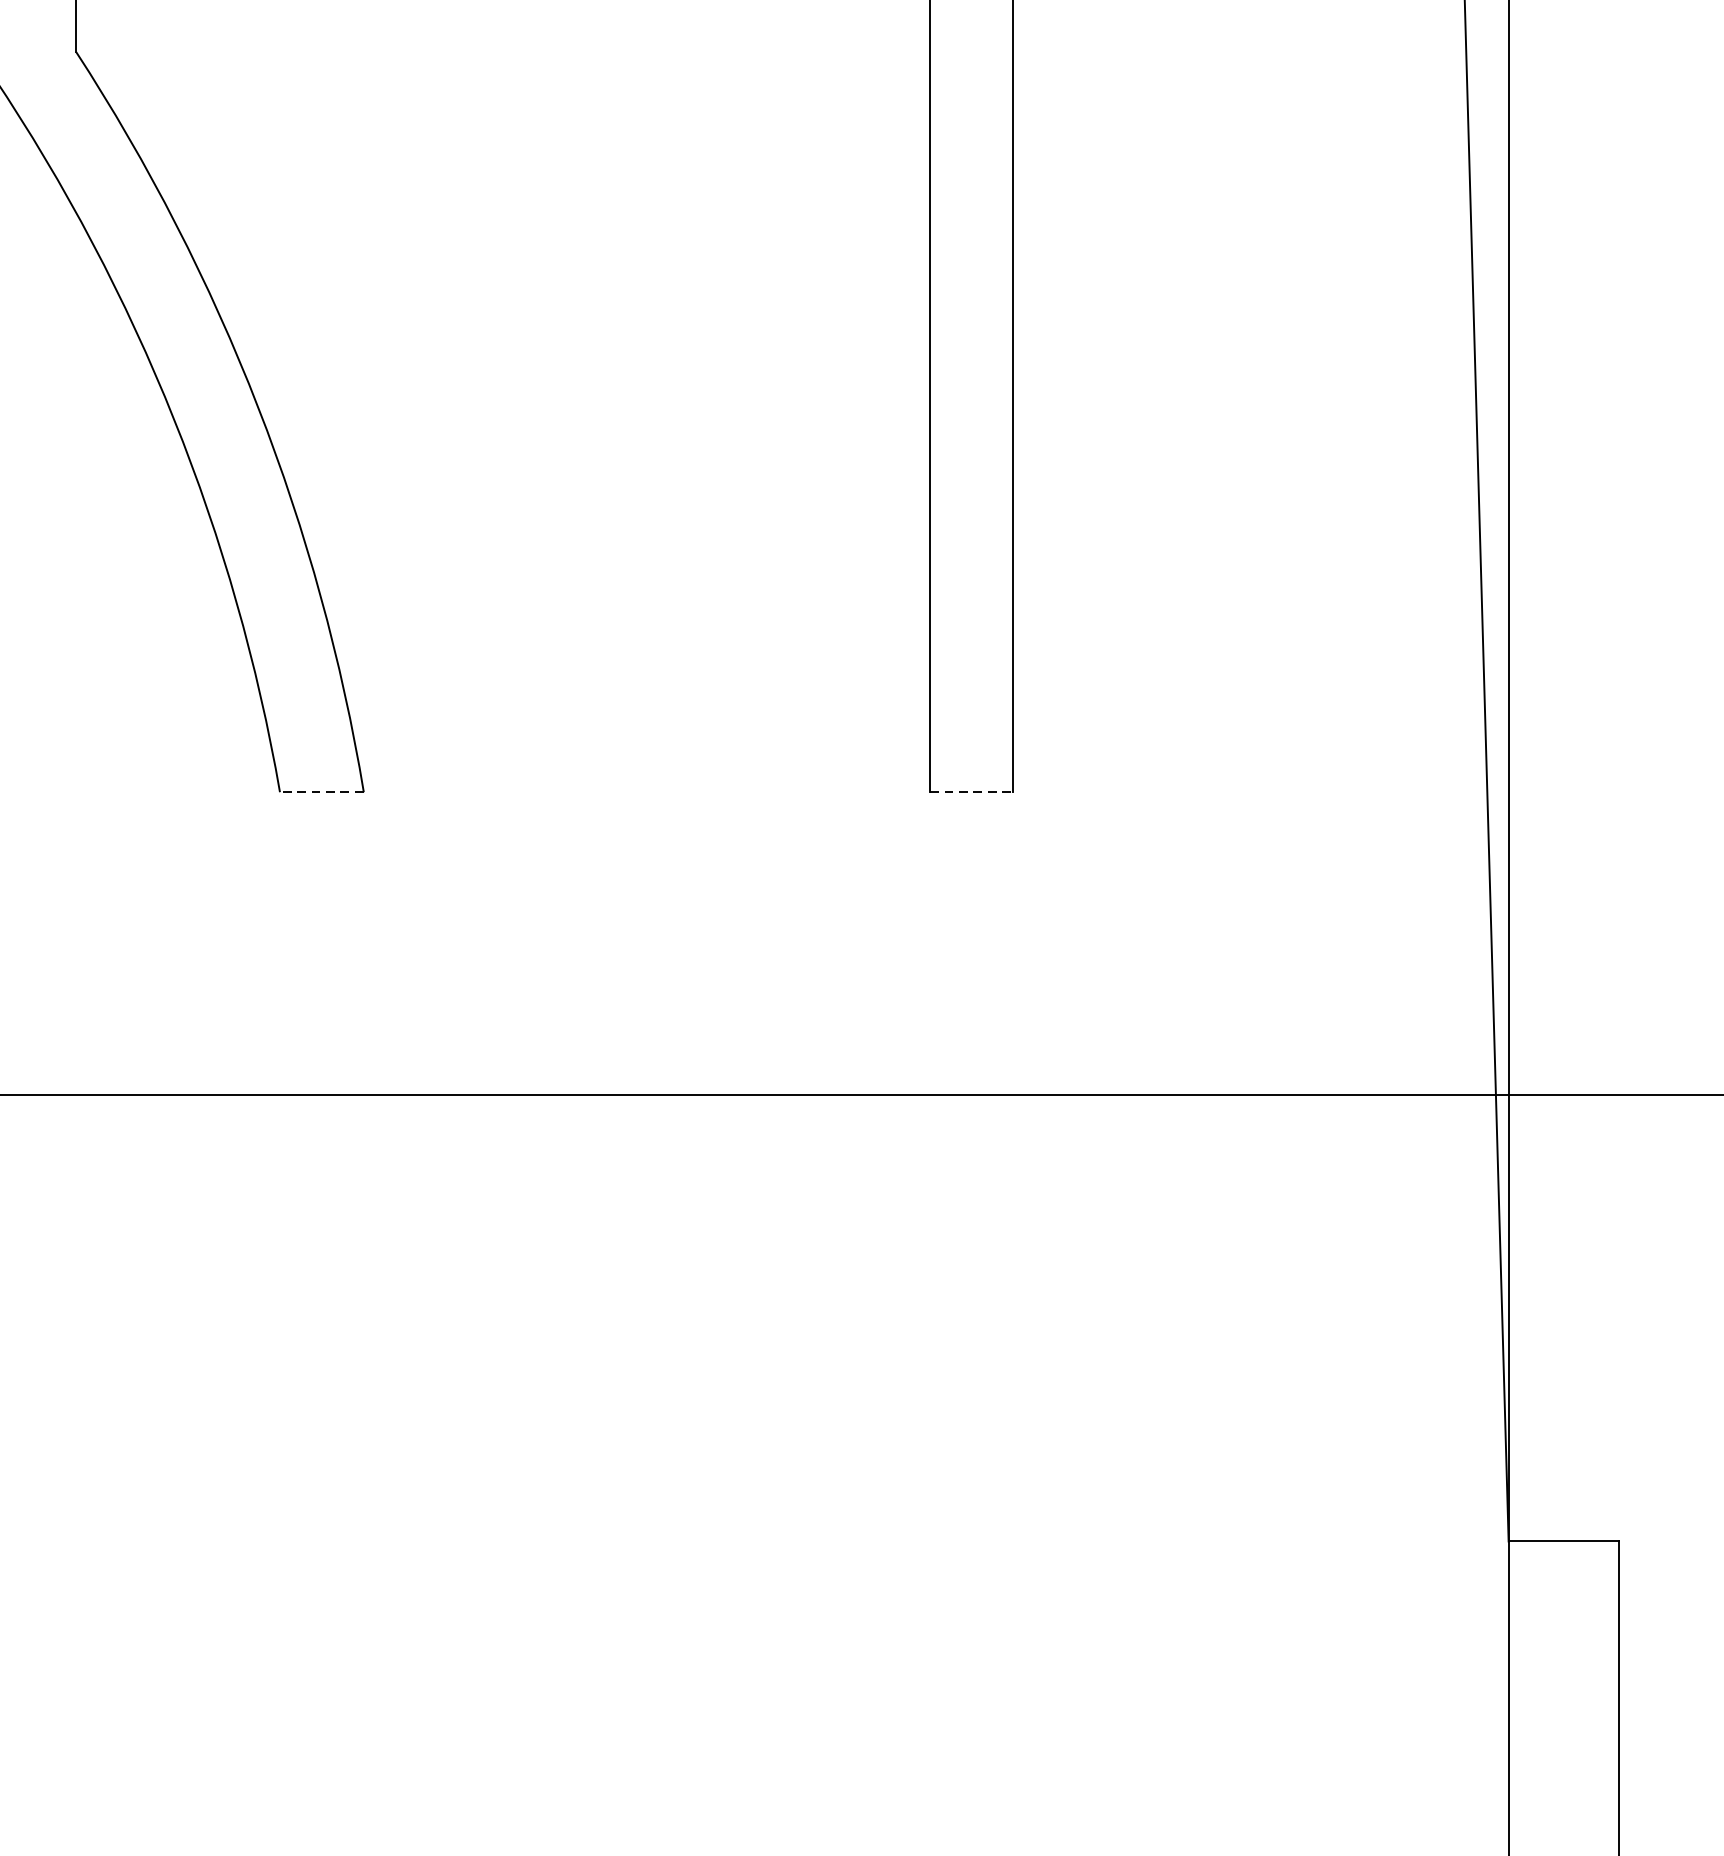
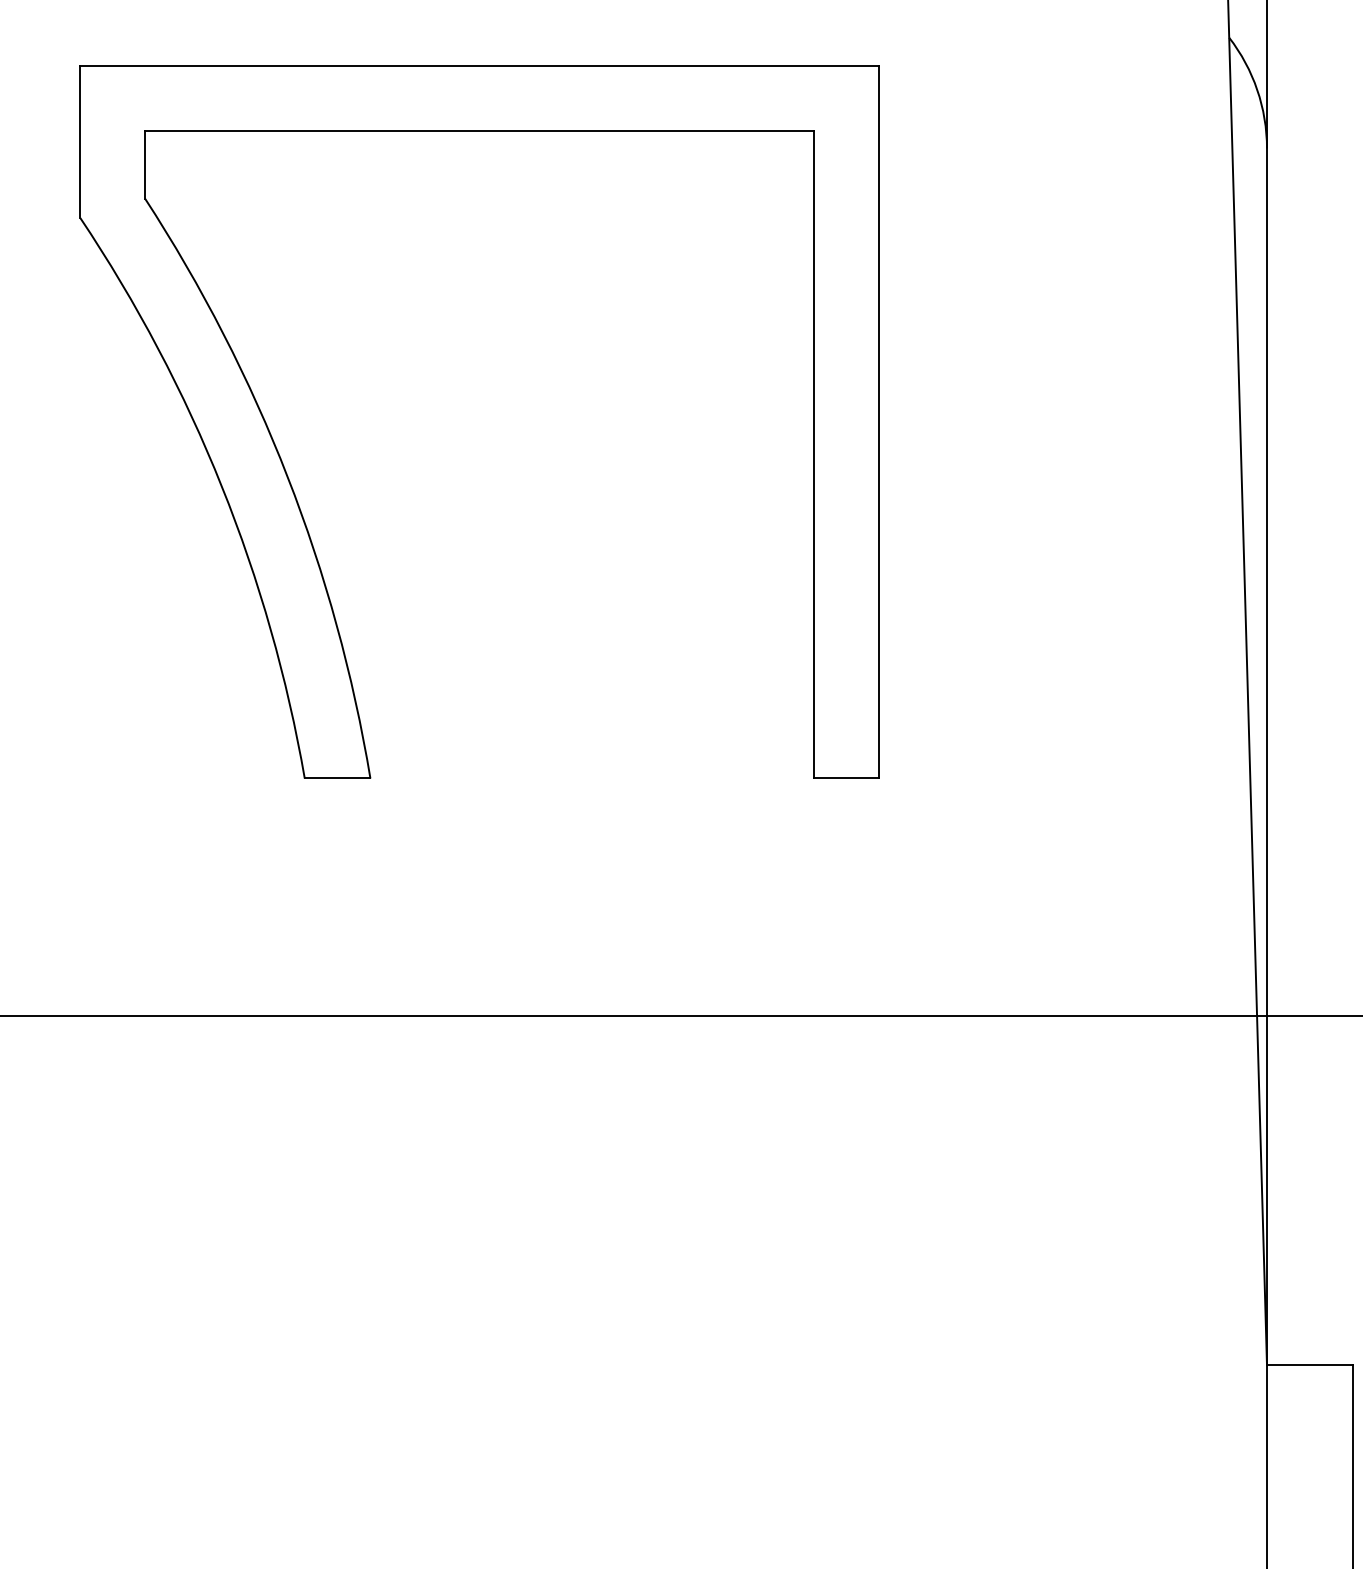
line: (321, 792) -> (337, 778), dashed -> solid
line: (971, 792) -> (846, 778), dashed -> solid

